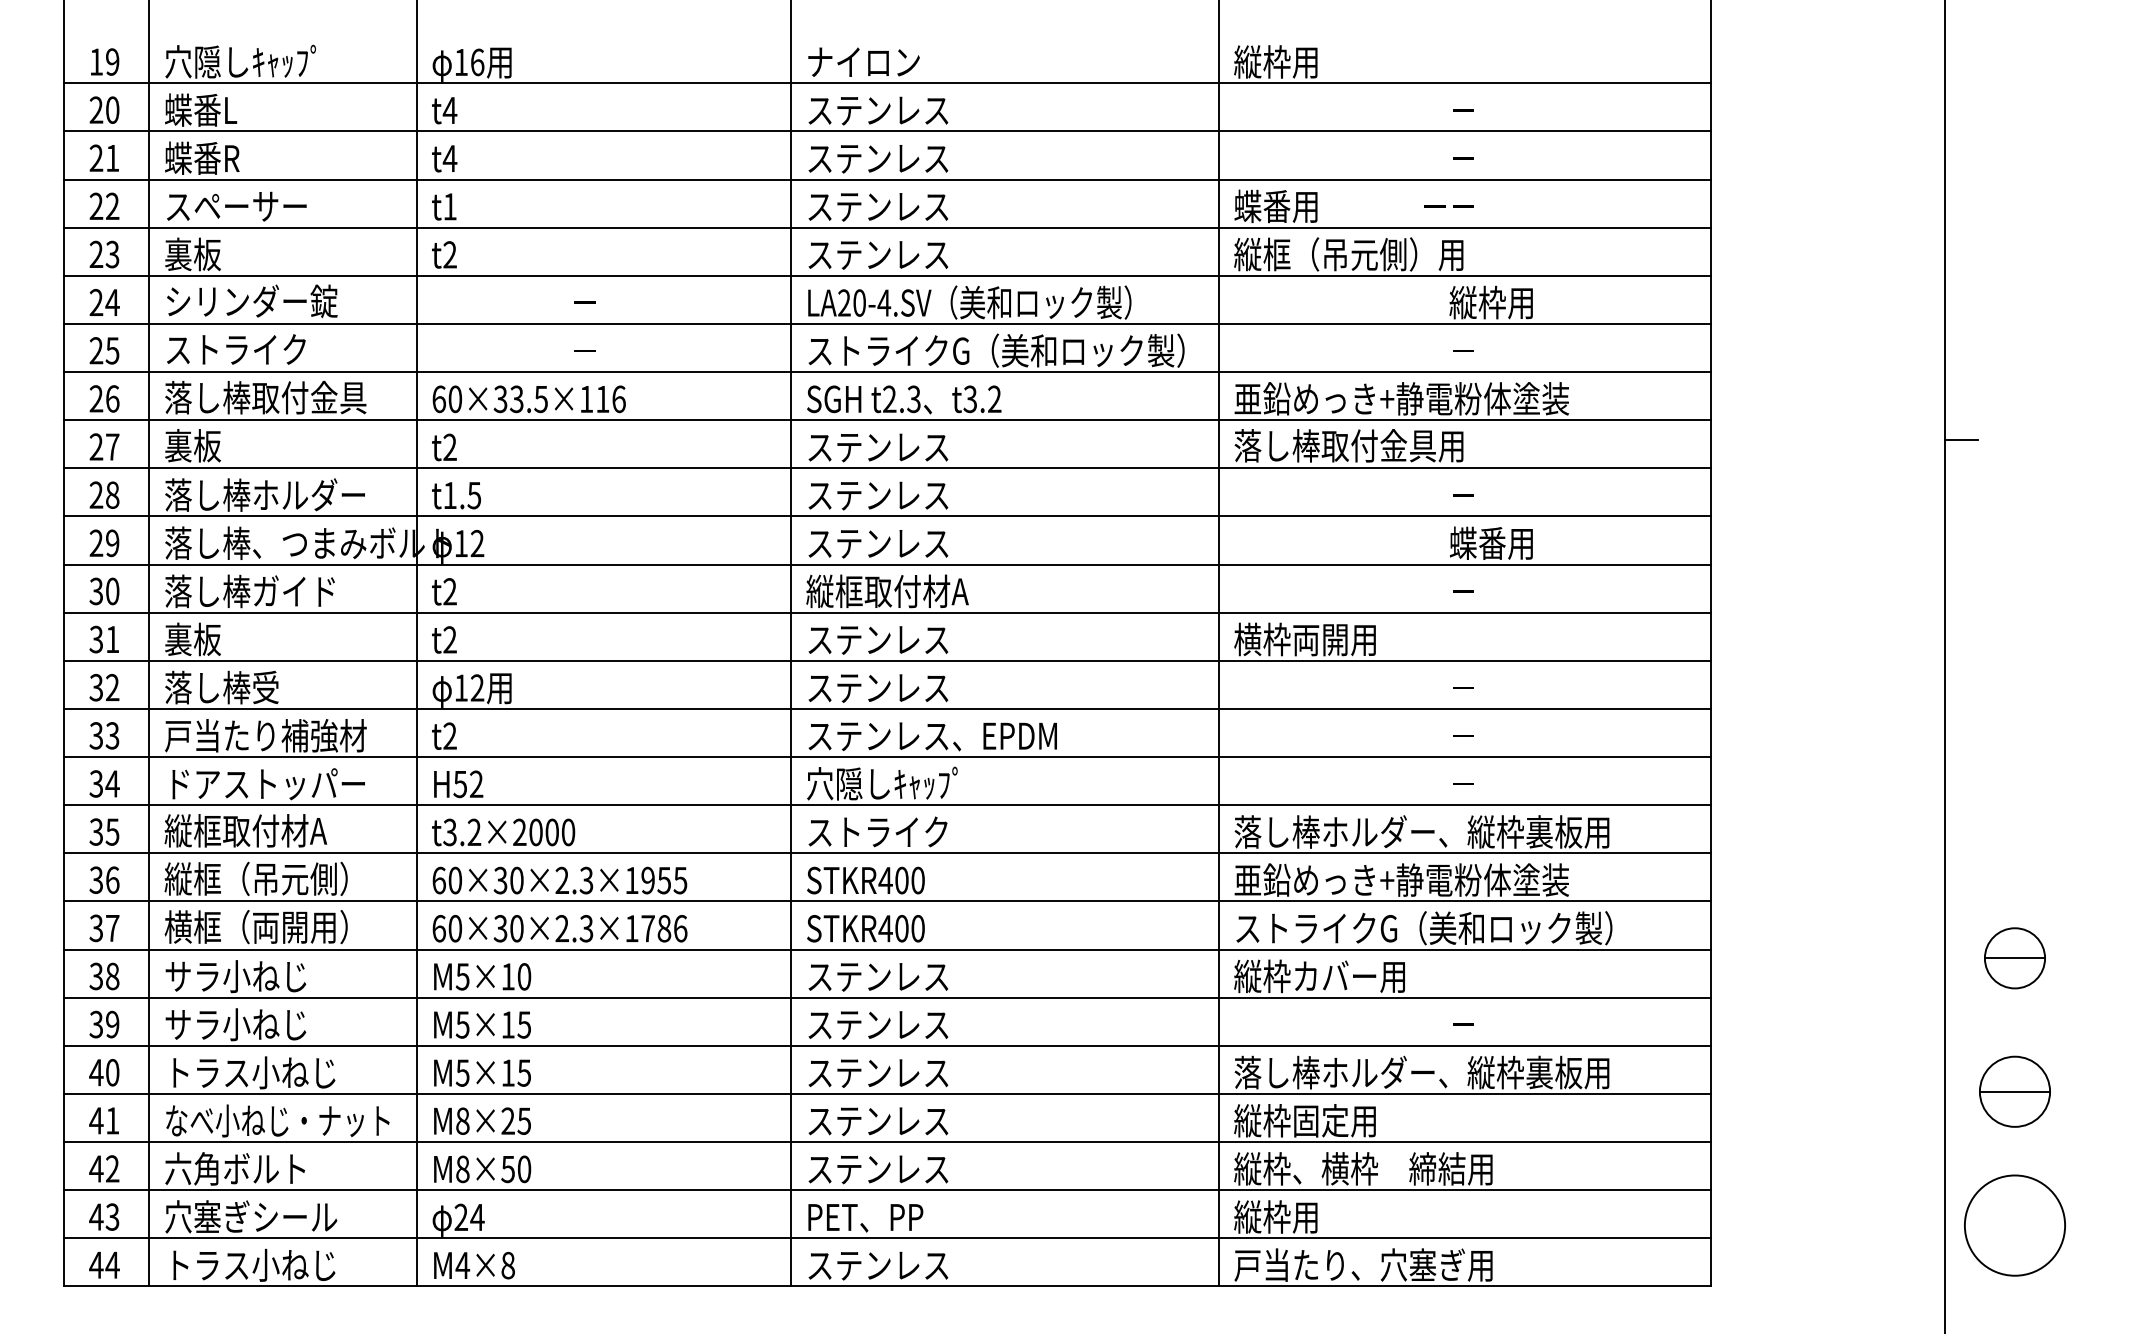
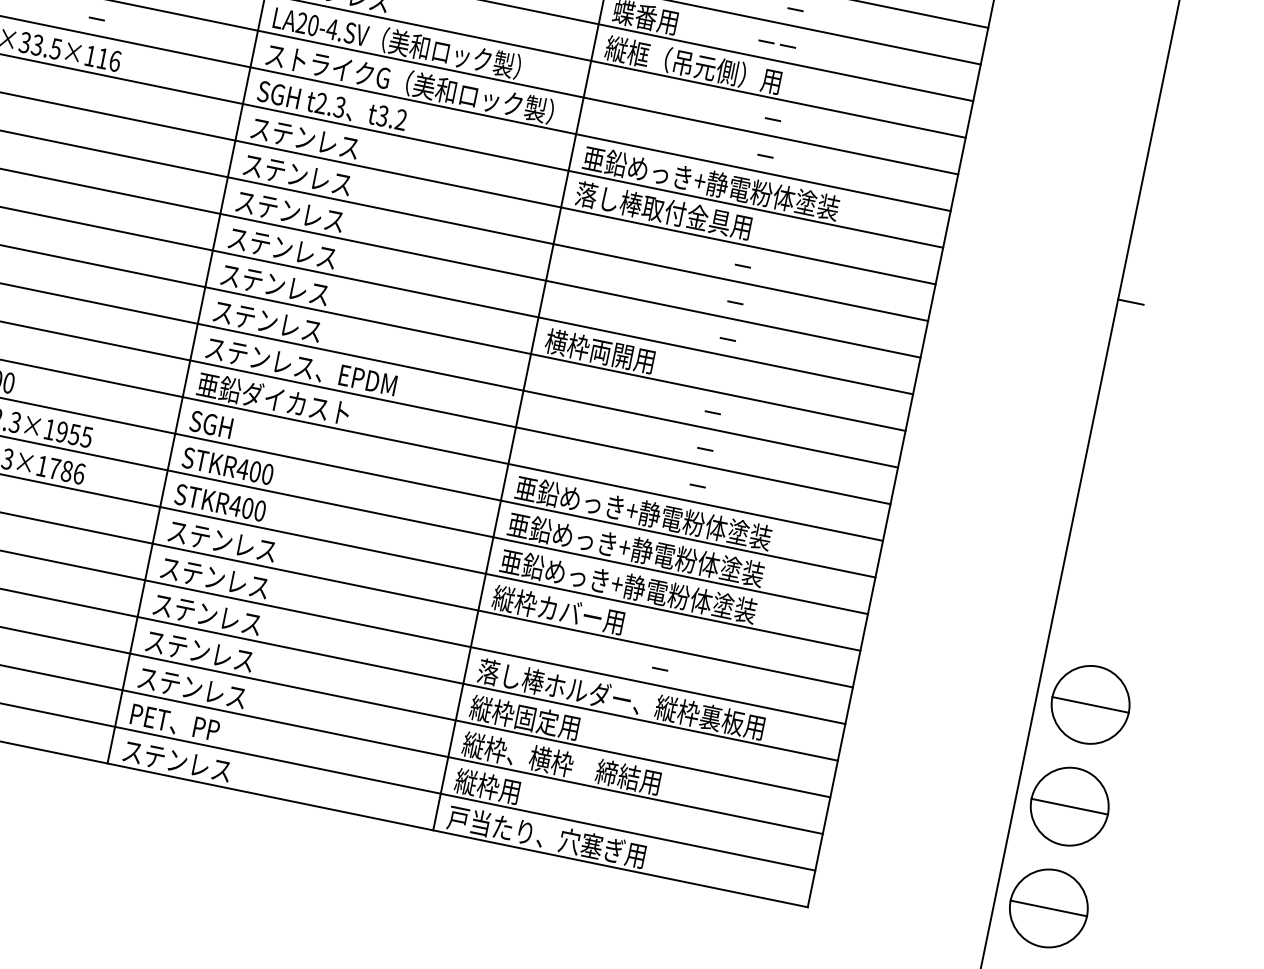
text: (1490, 302) -> (793, 123), 縦枠用 -> －
text: (1490, 542) -> (756, 306), 蝶番用 -> －
text: (887, 591) -> (289, 249), 縦框取付材A -> ステンレス
text: (905, 783) -> (273, 398), 穴隠しｷｬｯﾌﾟ -> 亜鉛ダイカスト
text: (877, 831) -> (244, 430), ストライク -> SGH
text: (1421, 831) -> (658, 515), 落し棒ホルダー、縦枠裏板用 -> 亜鉛めっき+静電粉体塗装
text: (1423, 928) -> (644, 589), ストライクG（美和ロック製） -> 亜鉛めっき+静電粉体塗装
part: (2014, 958) -> (1090, 705), size x1.67
part: (2014, 1091) -> (1069, 806), size x1.43
line: (2014, 1225) -> (1048, 908), added

